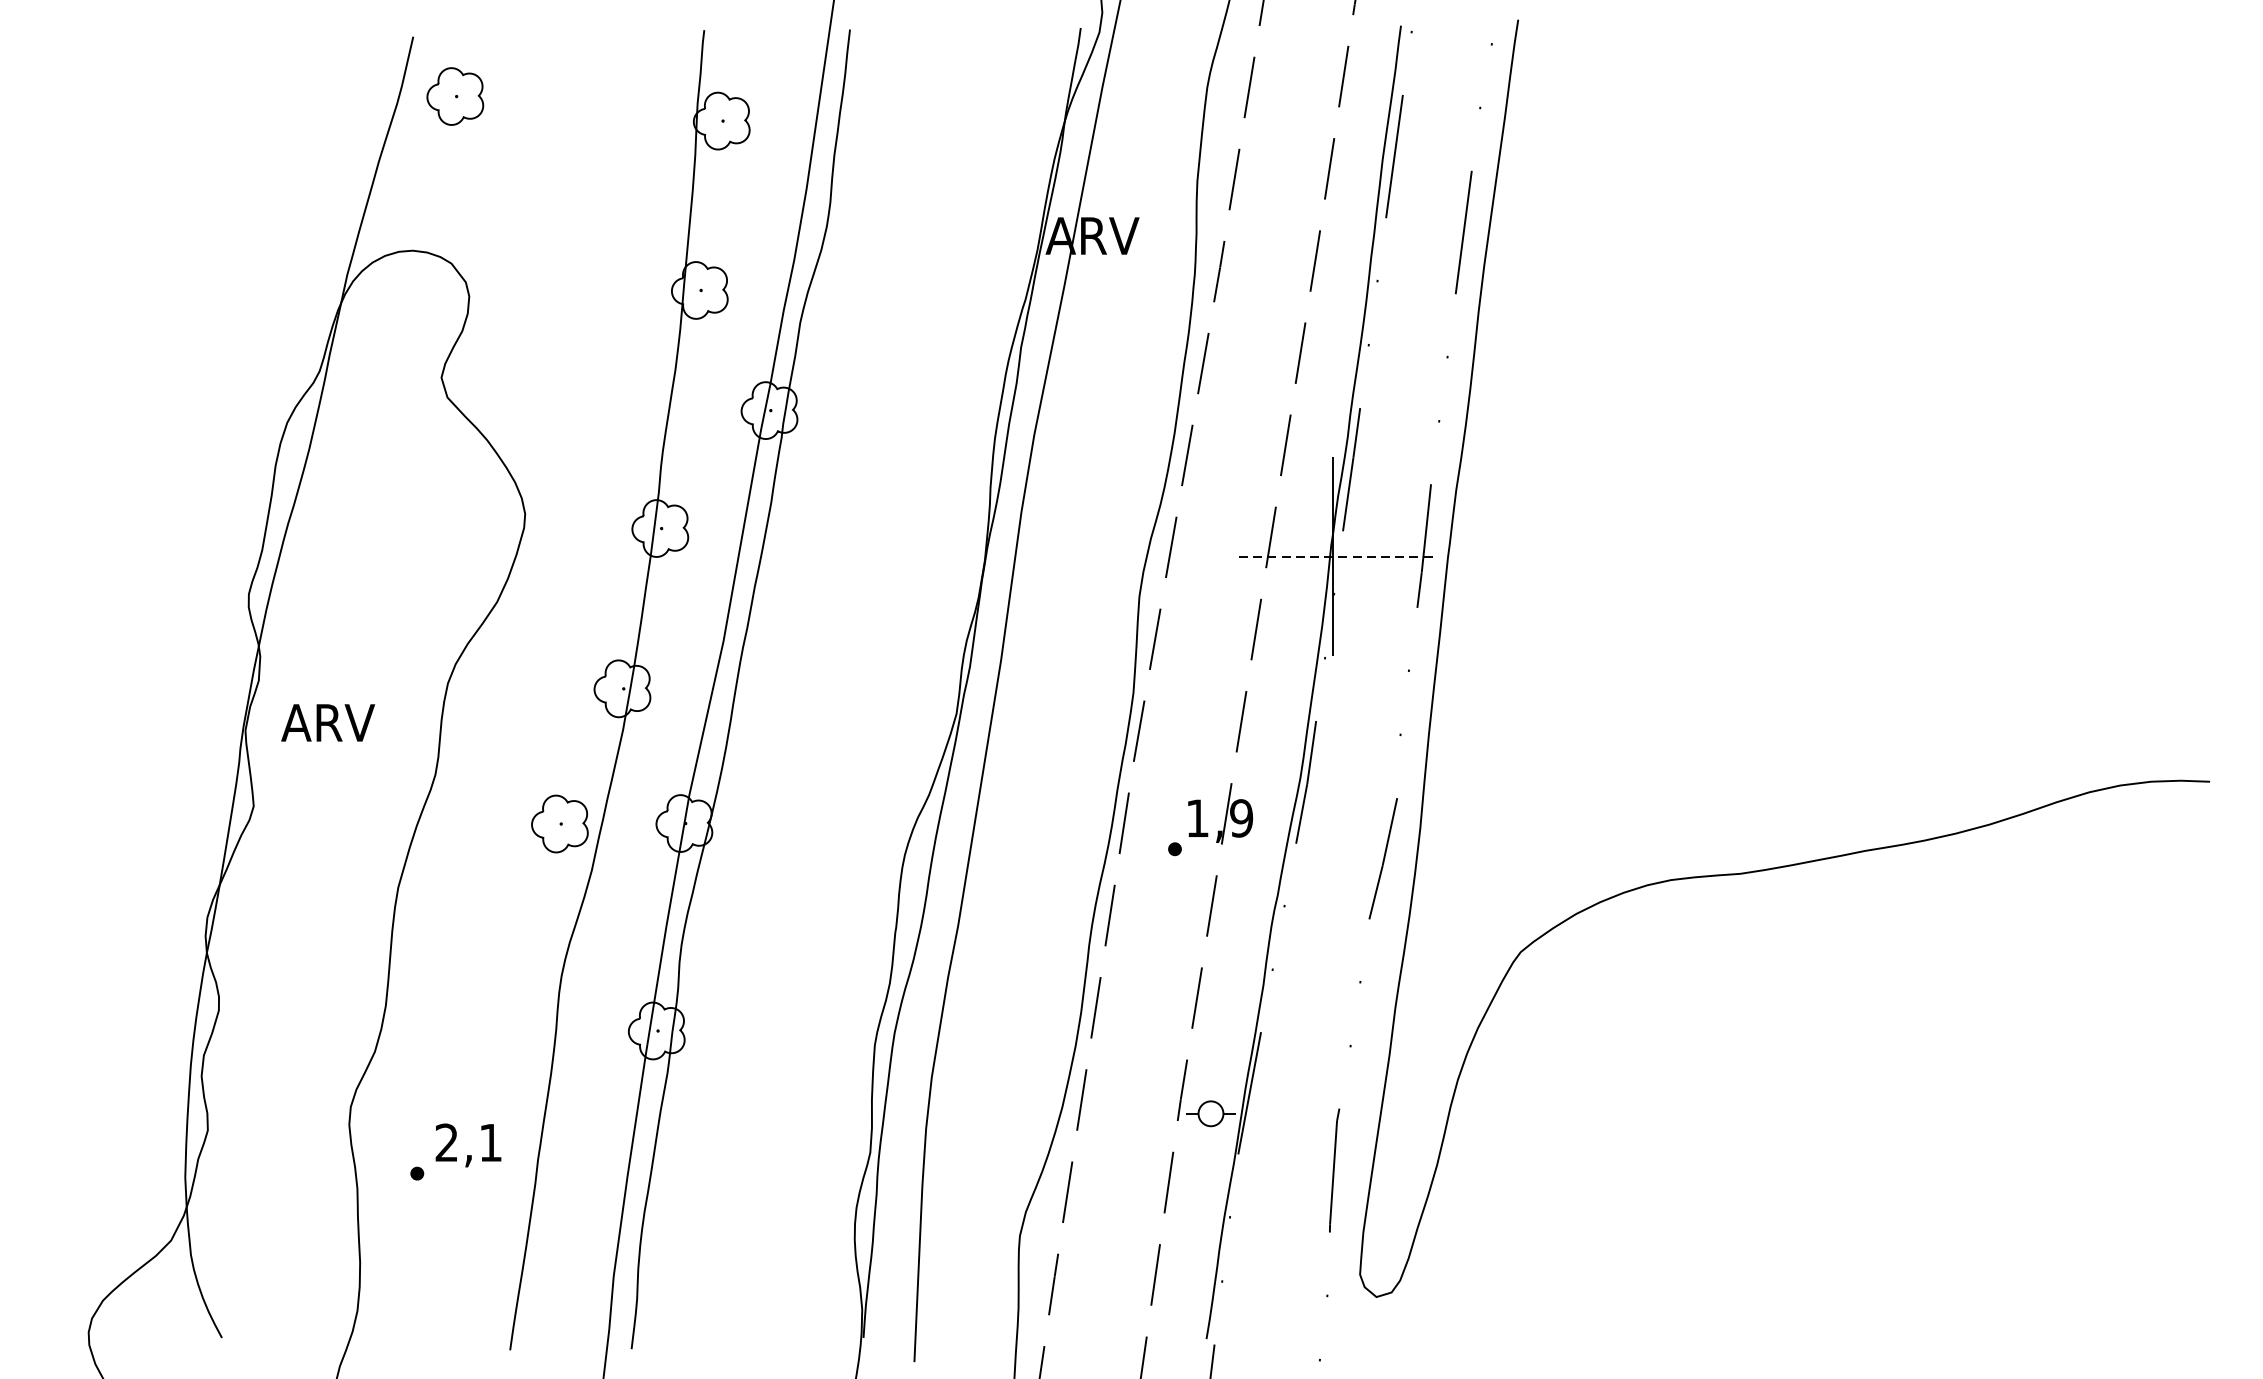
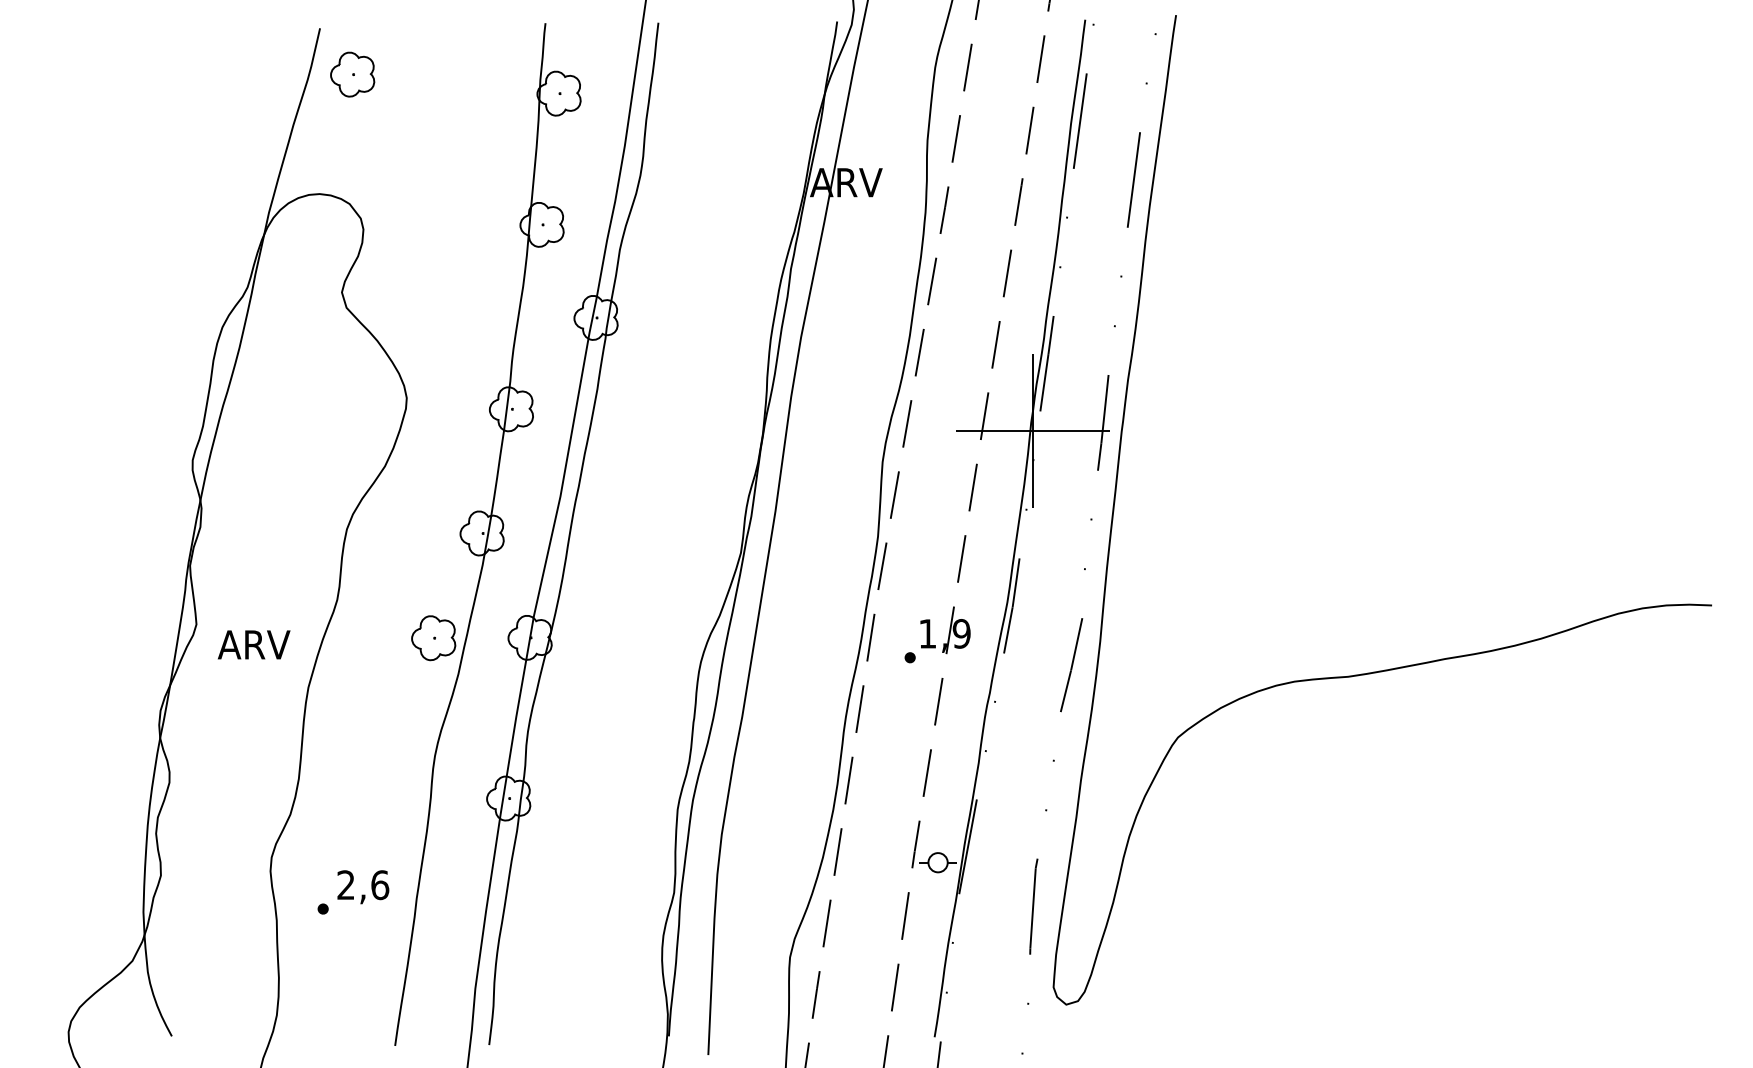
line: (1332, 557) -> (1032, 431), dashed -> solid
text: (328, 722) -> (254, 644), moved
text: (491, 1143) -> (380, 885), 2,1 -> 2,6

